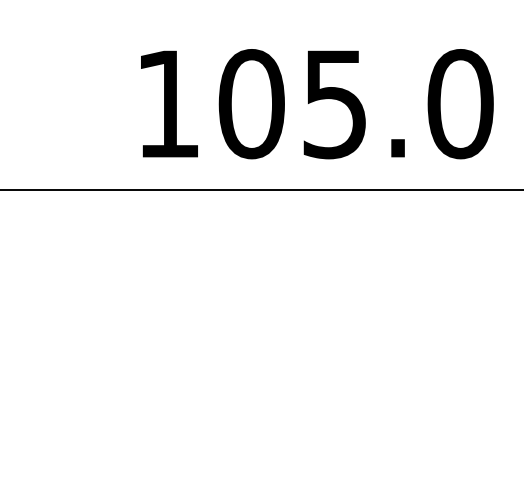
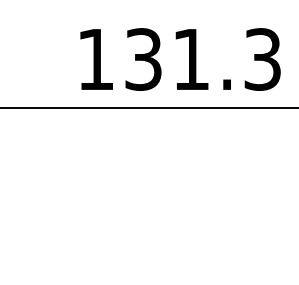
text: (354, 104) -> (202, 59), 105.0 -> 131.3

